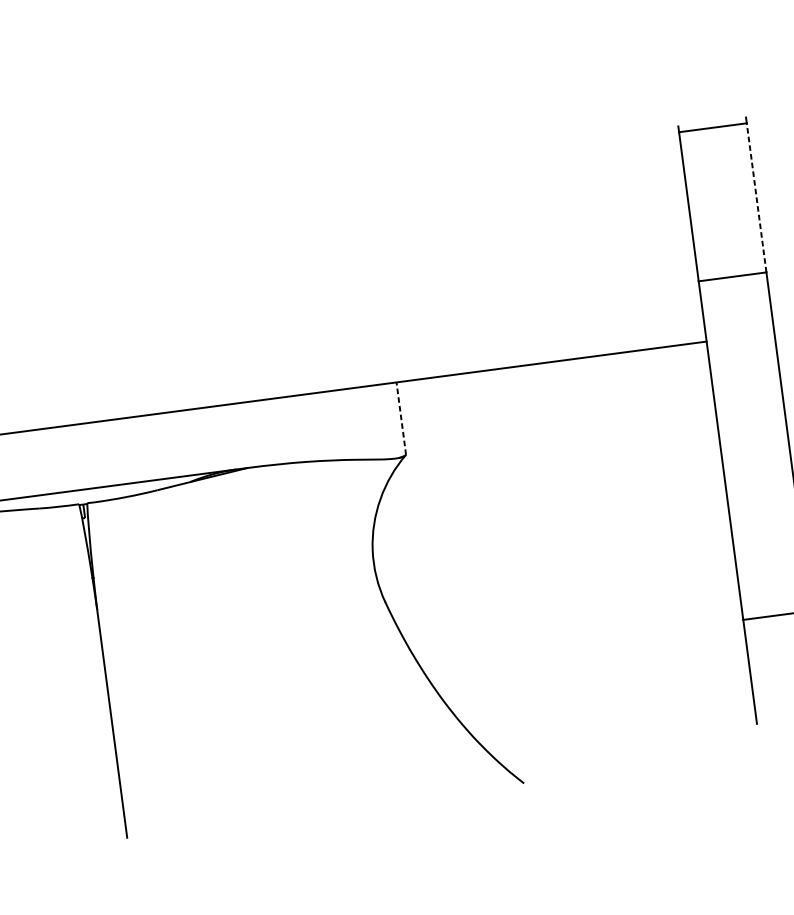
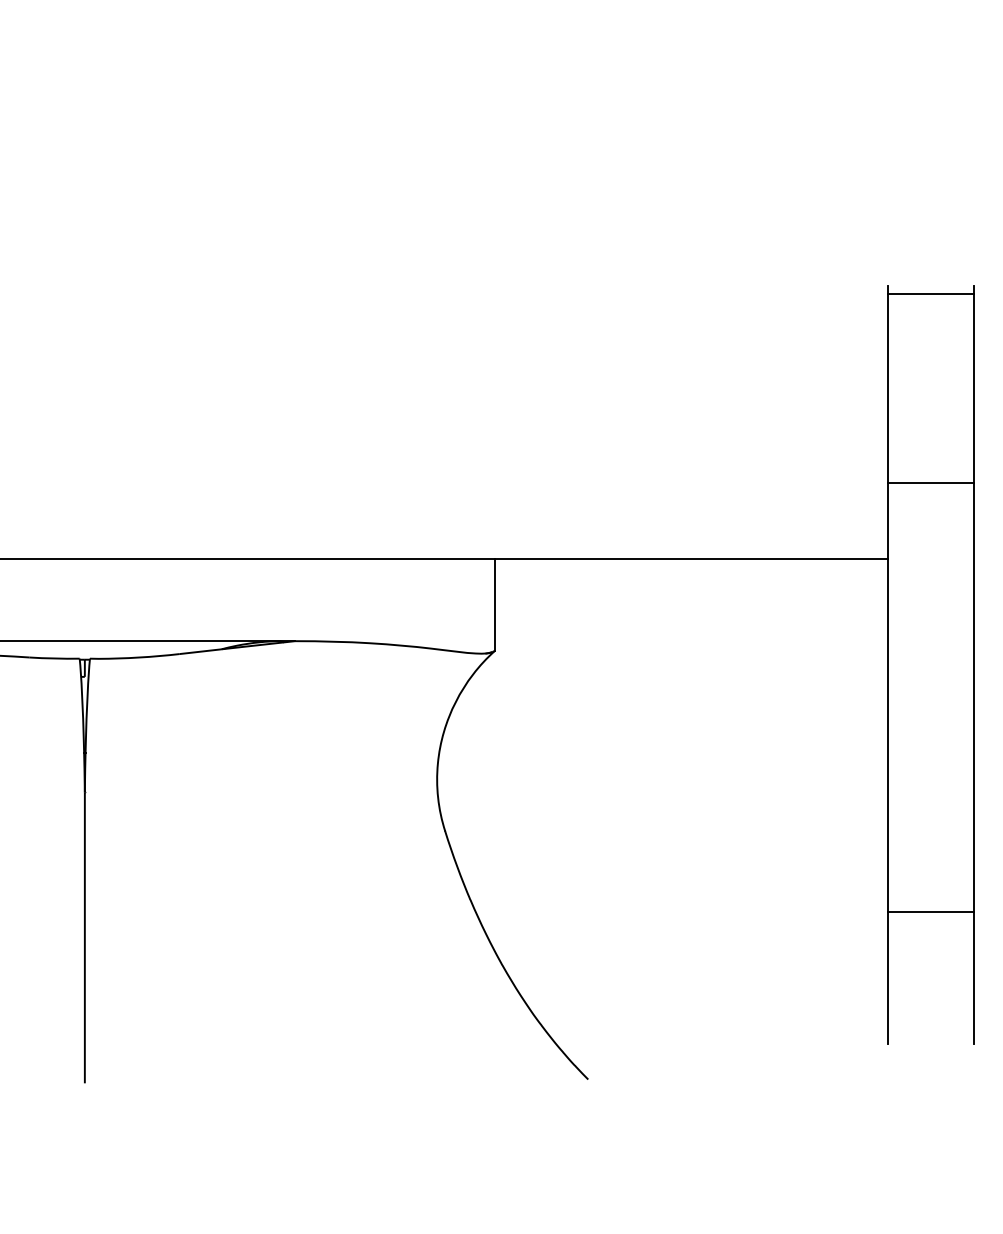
line: (756, 197) -> (973, 387), dashed -> solid
line: (401, 418) -> (495, 604), dashed -> solid

